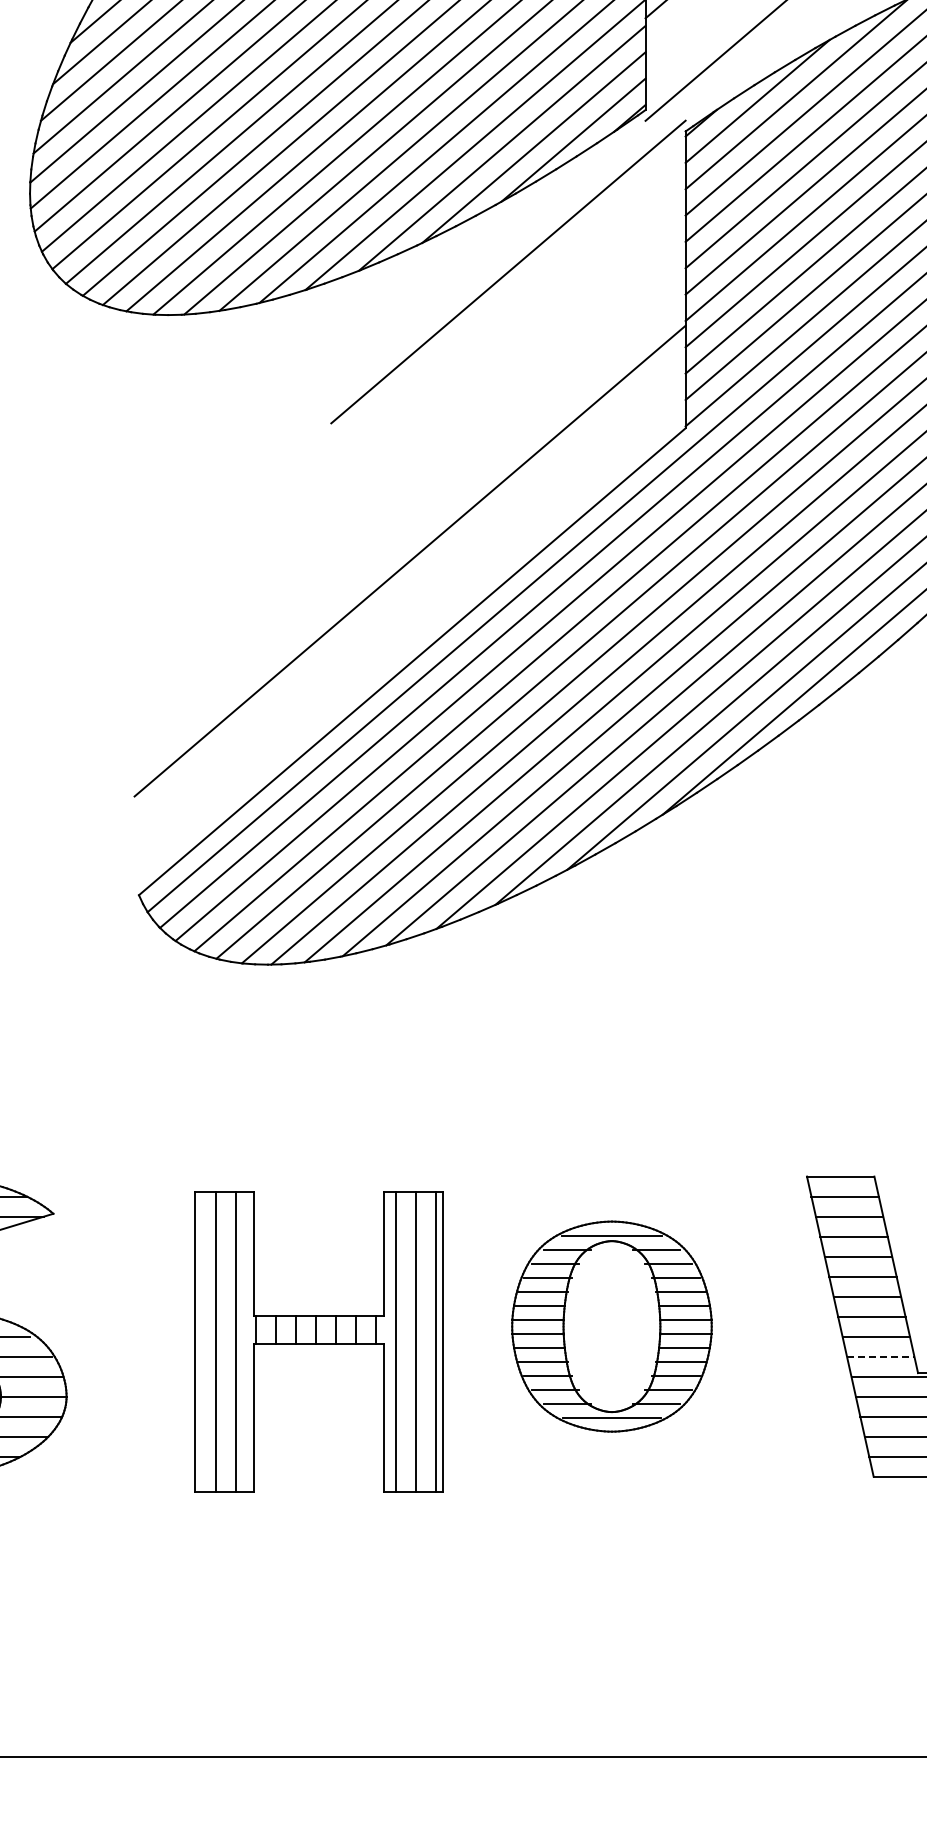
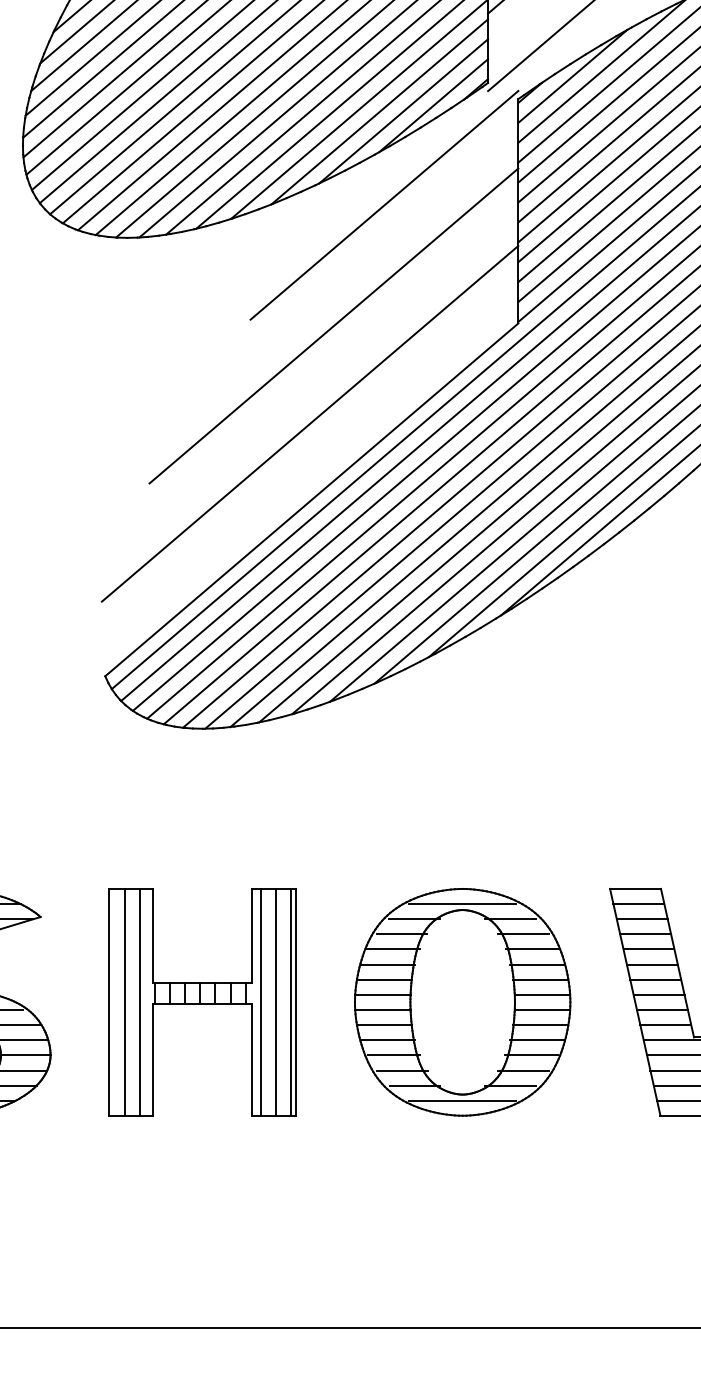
line: (441, 431) -> (333, 325), added
part: (611, 1326) -> (462, 1002), size x1.43
part: (318, 1341) -> (202, 1002), moved
line: (880, 1356) -> (665, 1024), dashed -> solid

